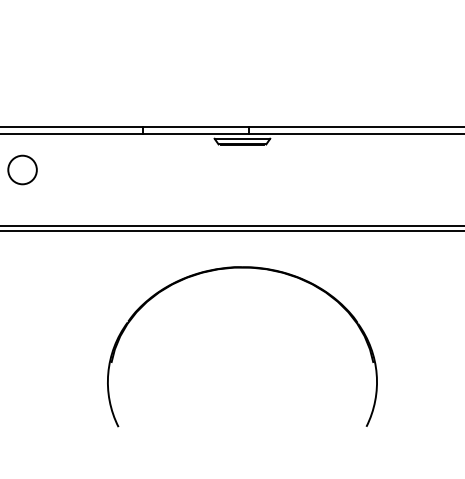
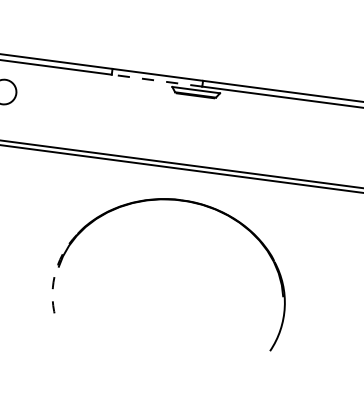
line: (196, 133) -> (157, 80), solid -> dashed
arc: (108, 373) -> (54, 276), solid -> dashed

